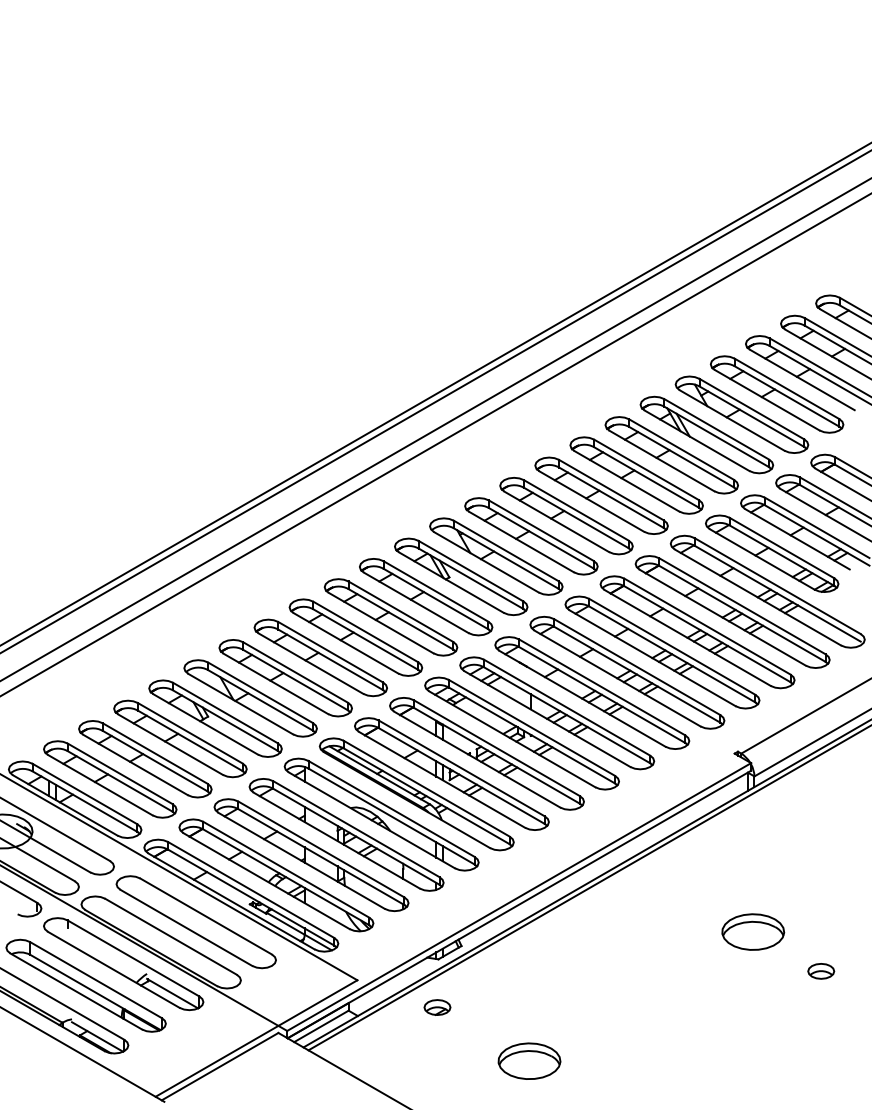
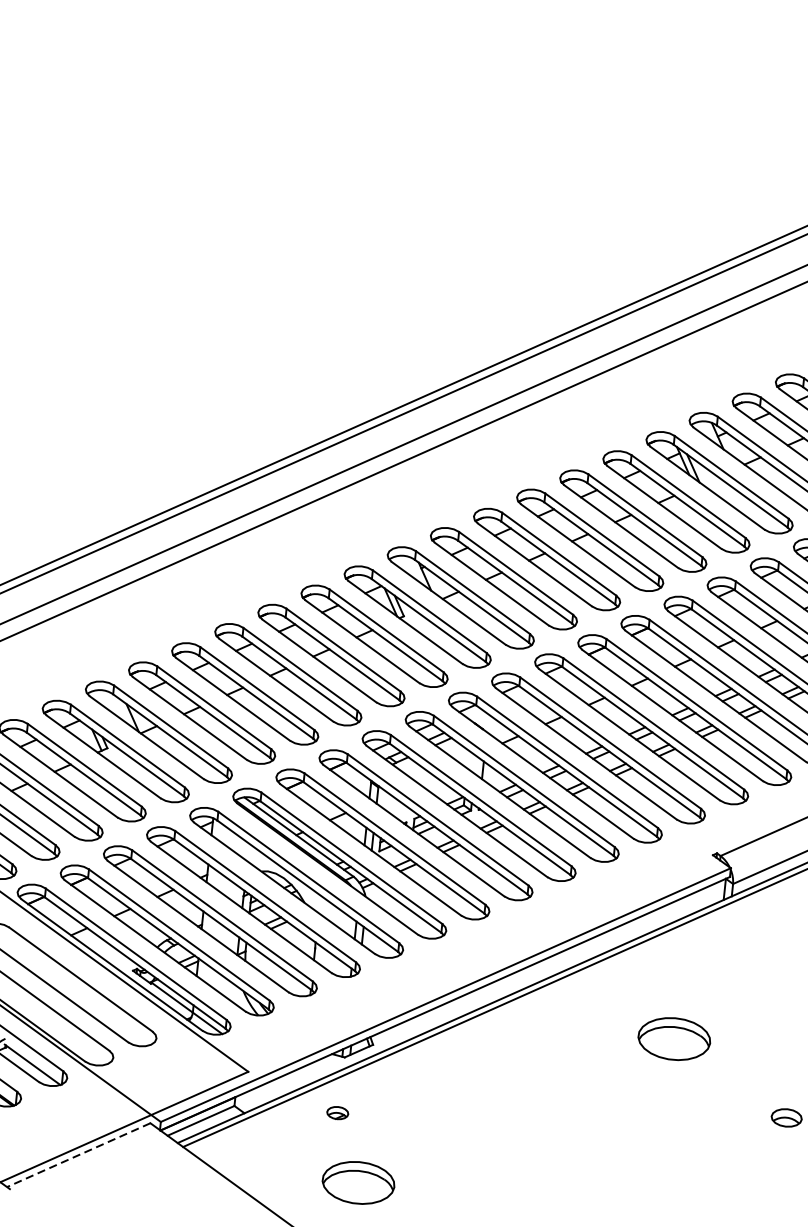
part: (753, 931) -> (674, 1038), moved
part: (437, 1007) -> (337, 1113), size x0.7
part: (529, 1060) -> (358, 1182), moved
line: (219, 1066) -> (78, 1154), solid -> dashed

